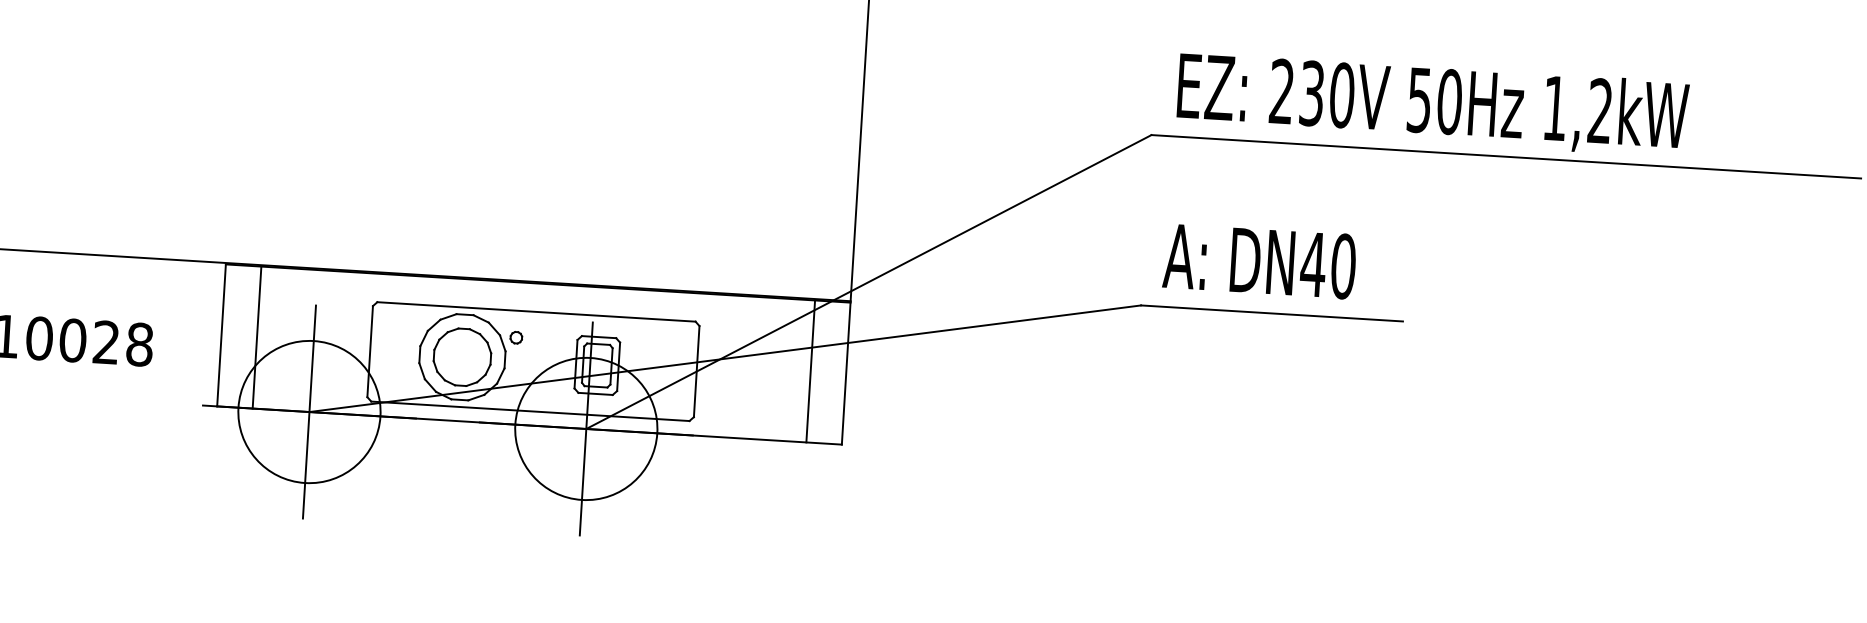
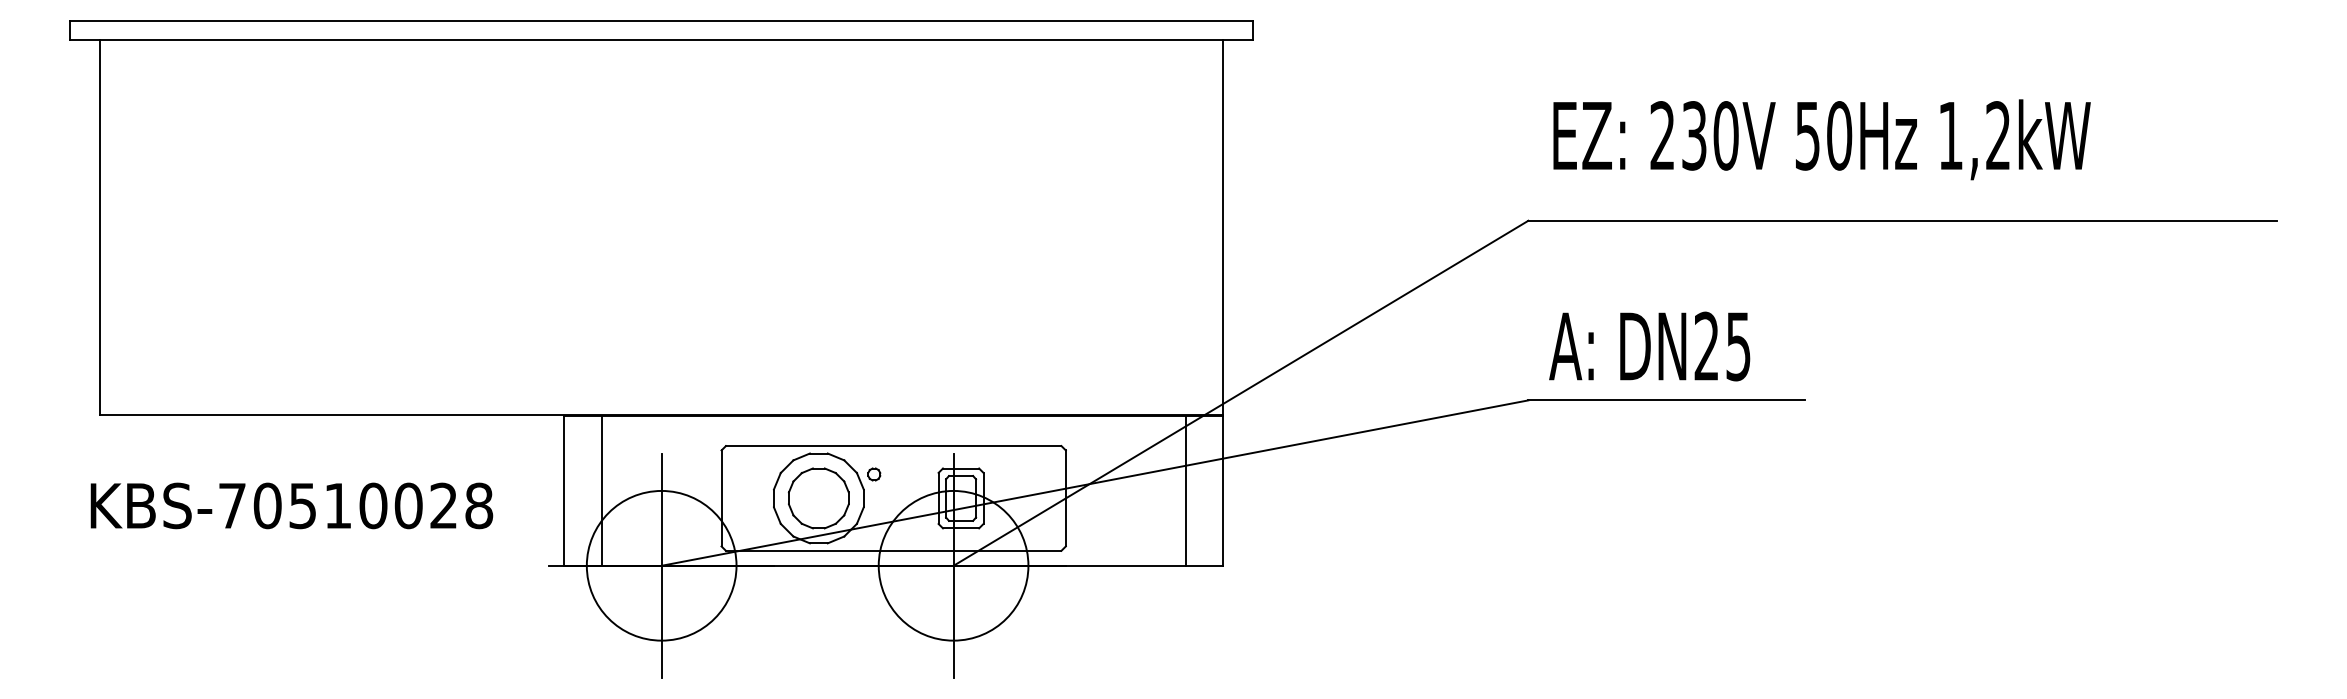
text: (1432, 104) -> (1821, 139), moved
text: (1328, 265) -> (1722, 346), DN40 -> DN25

